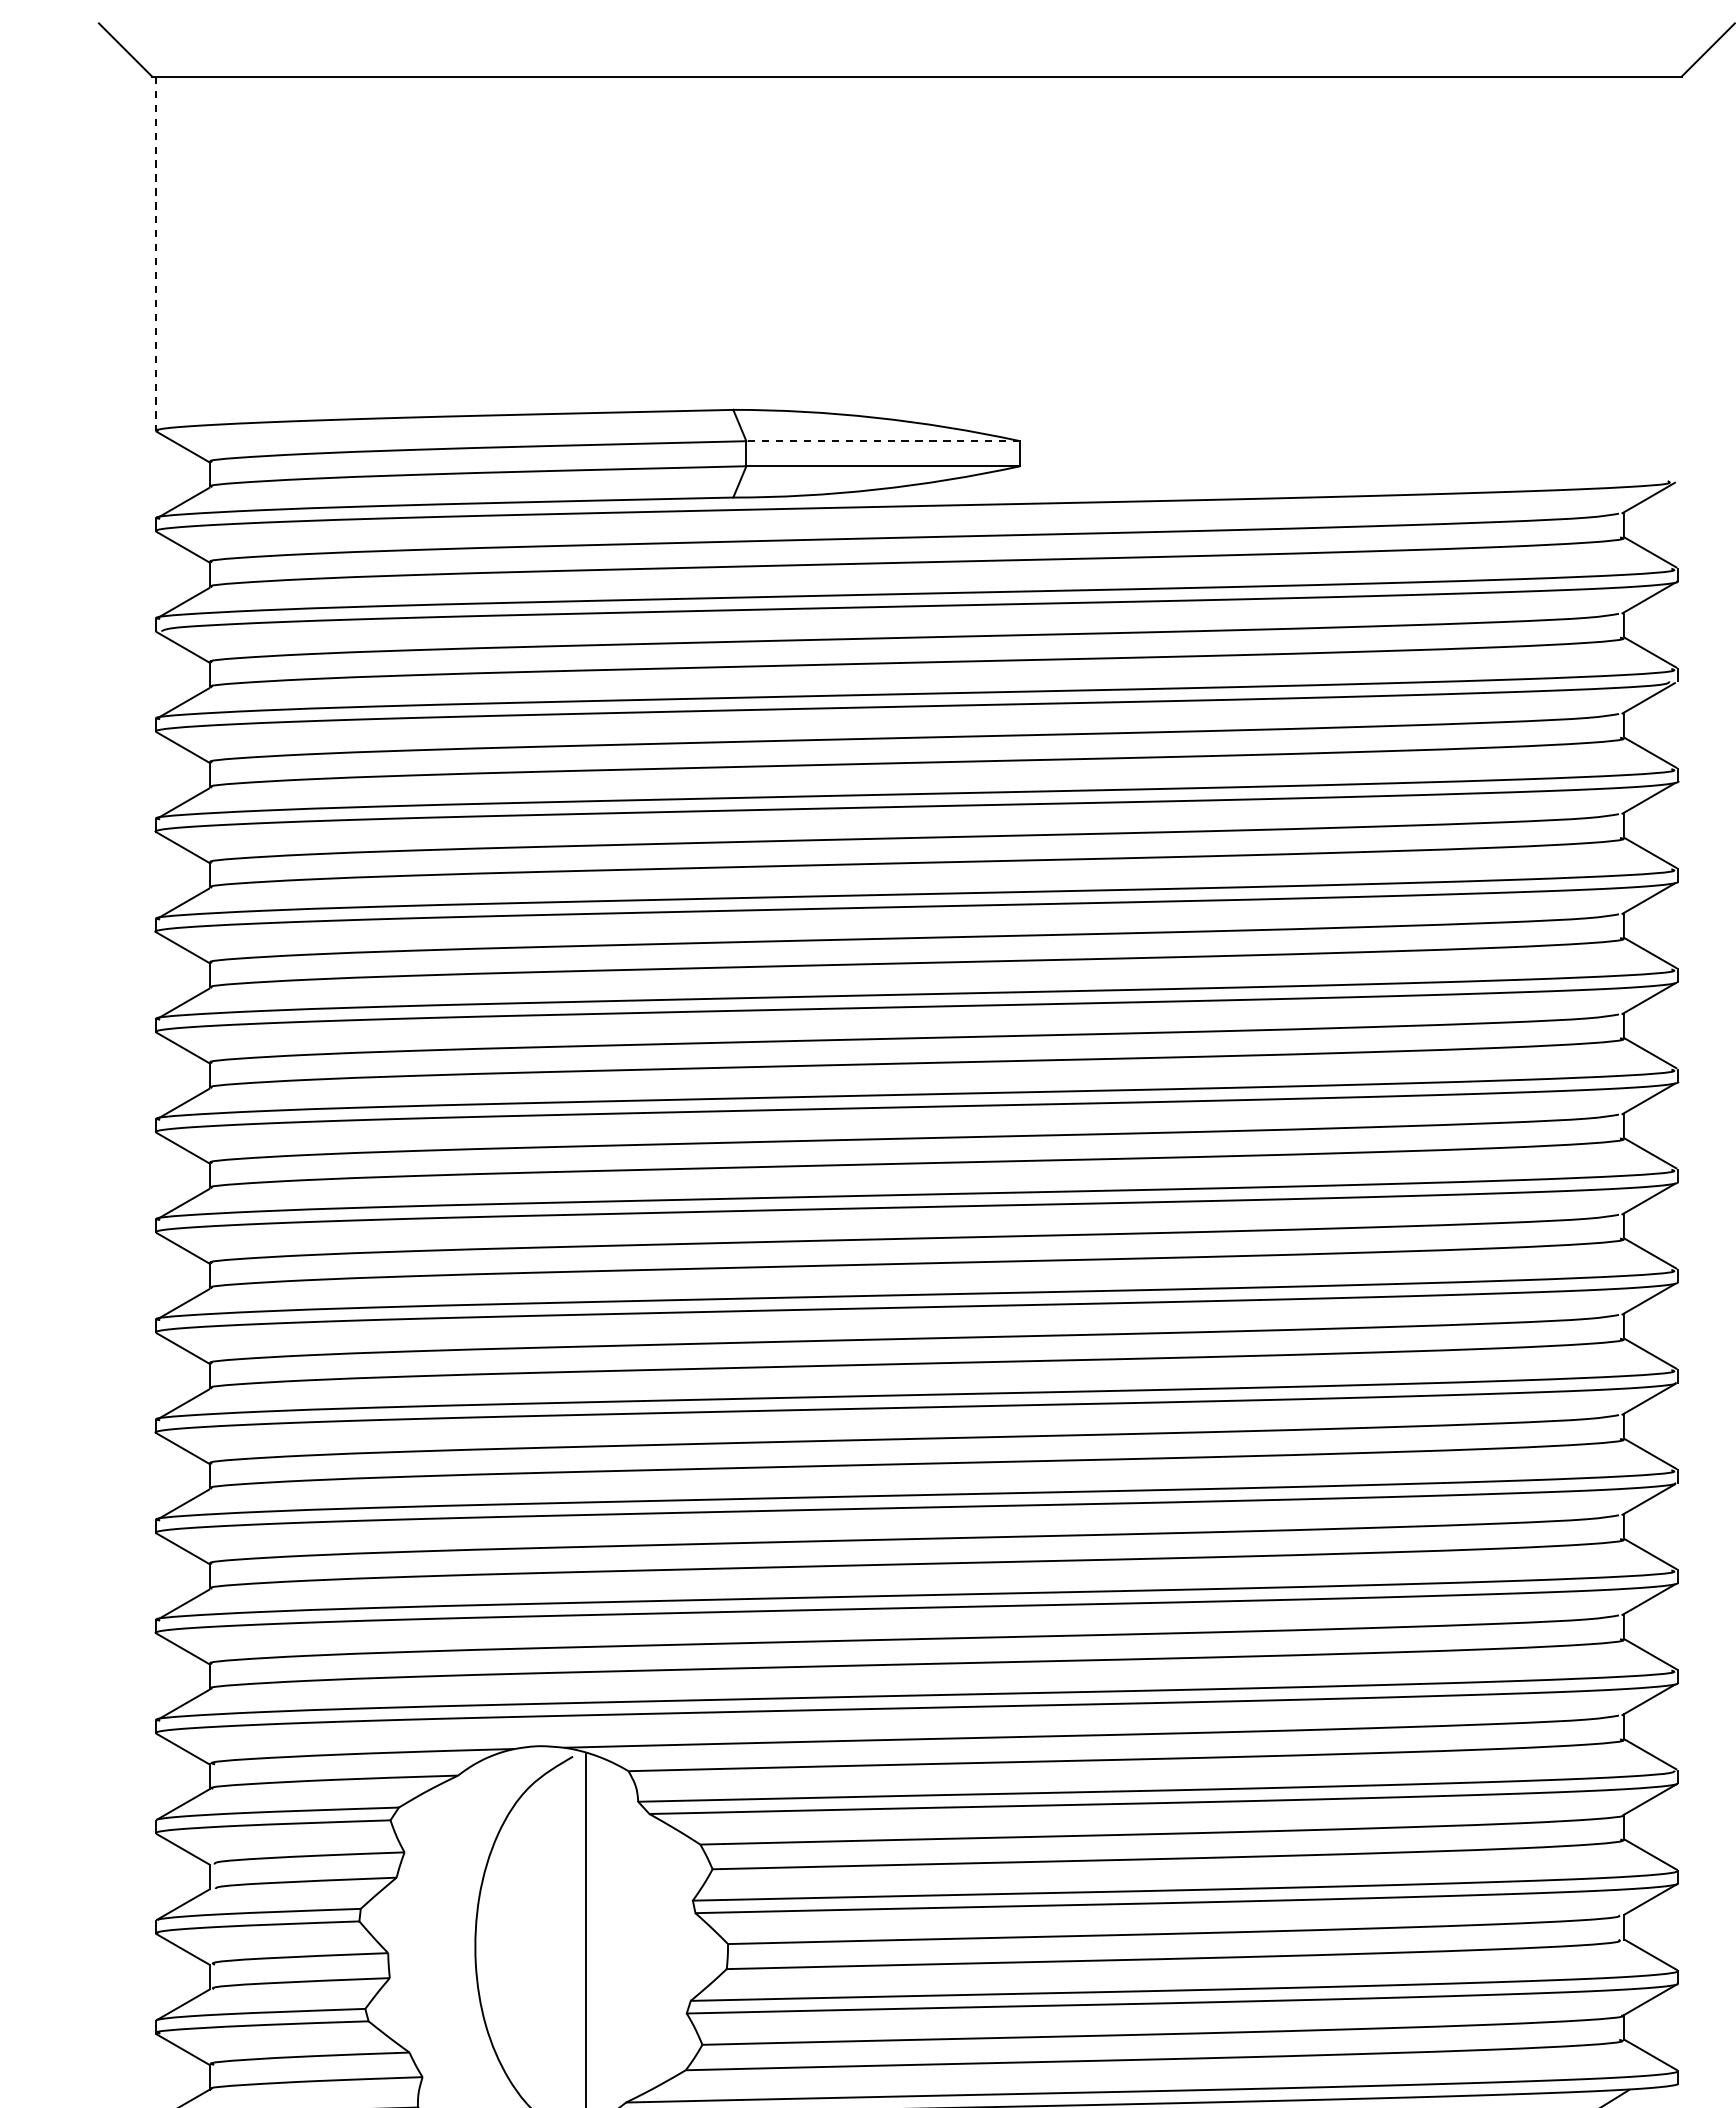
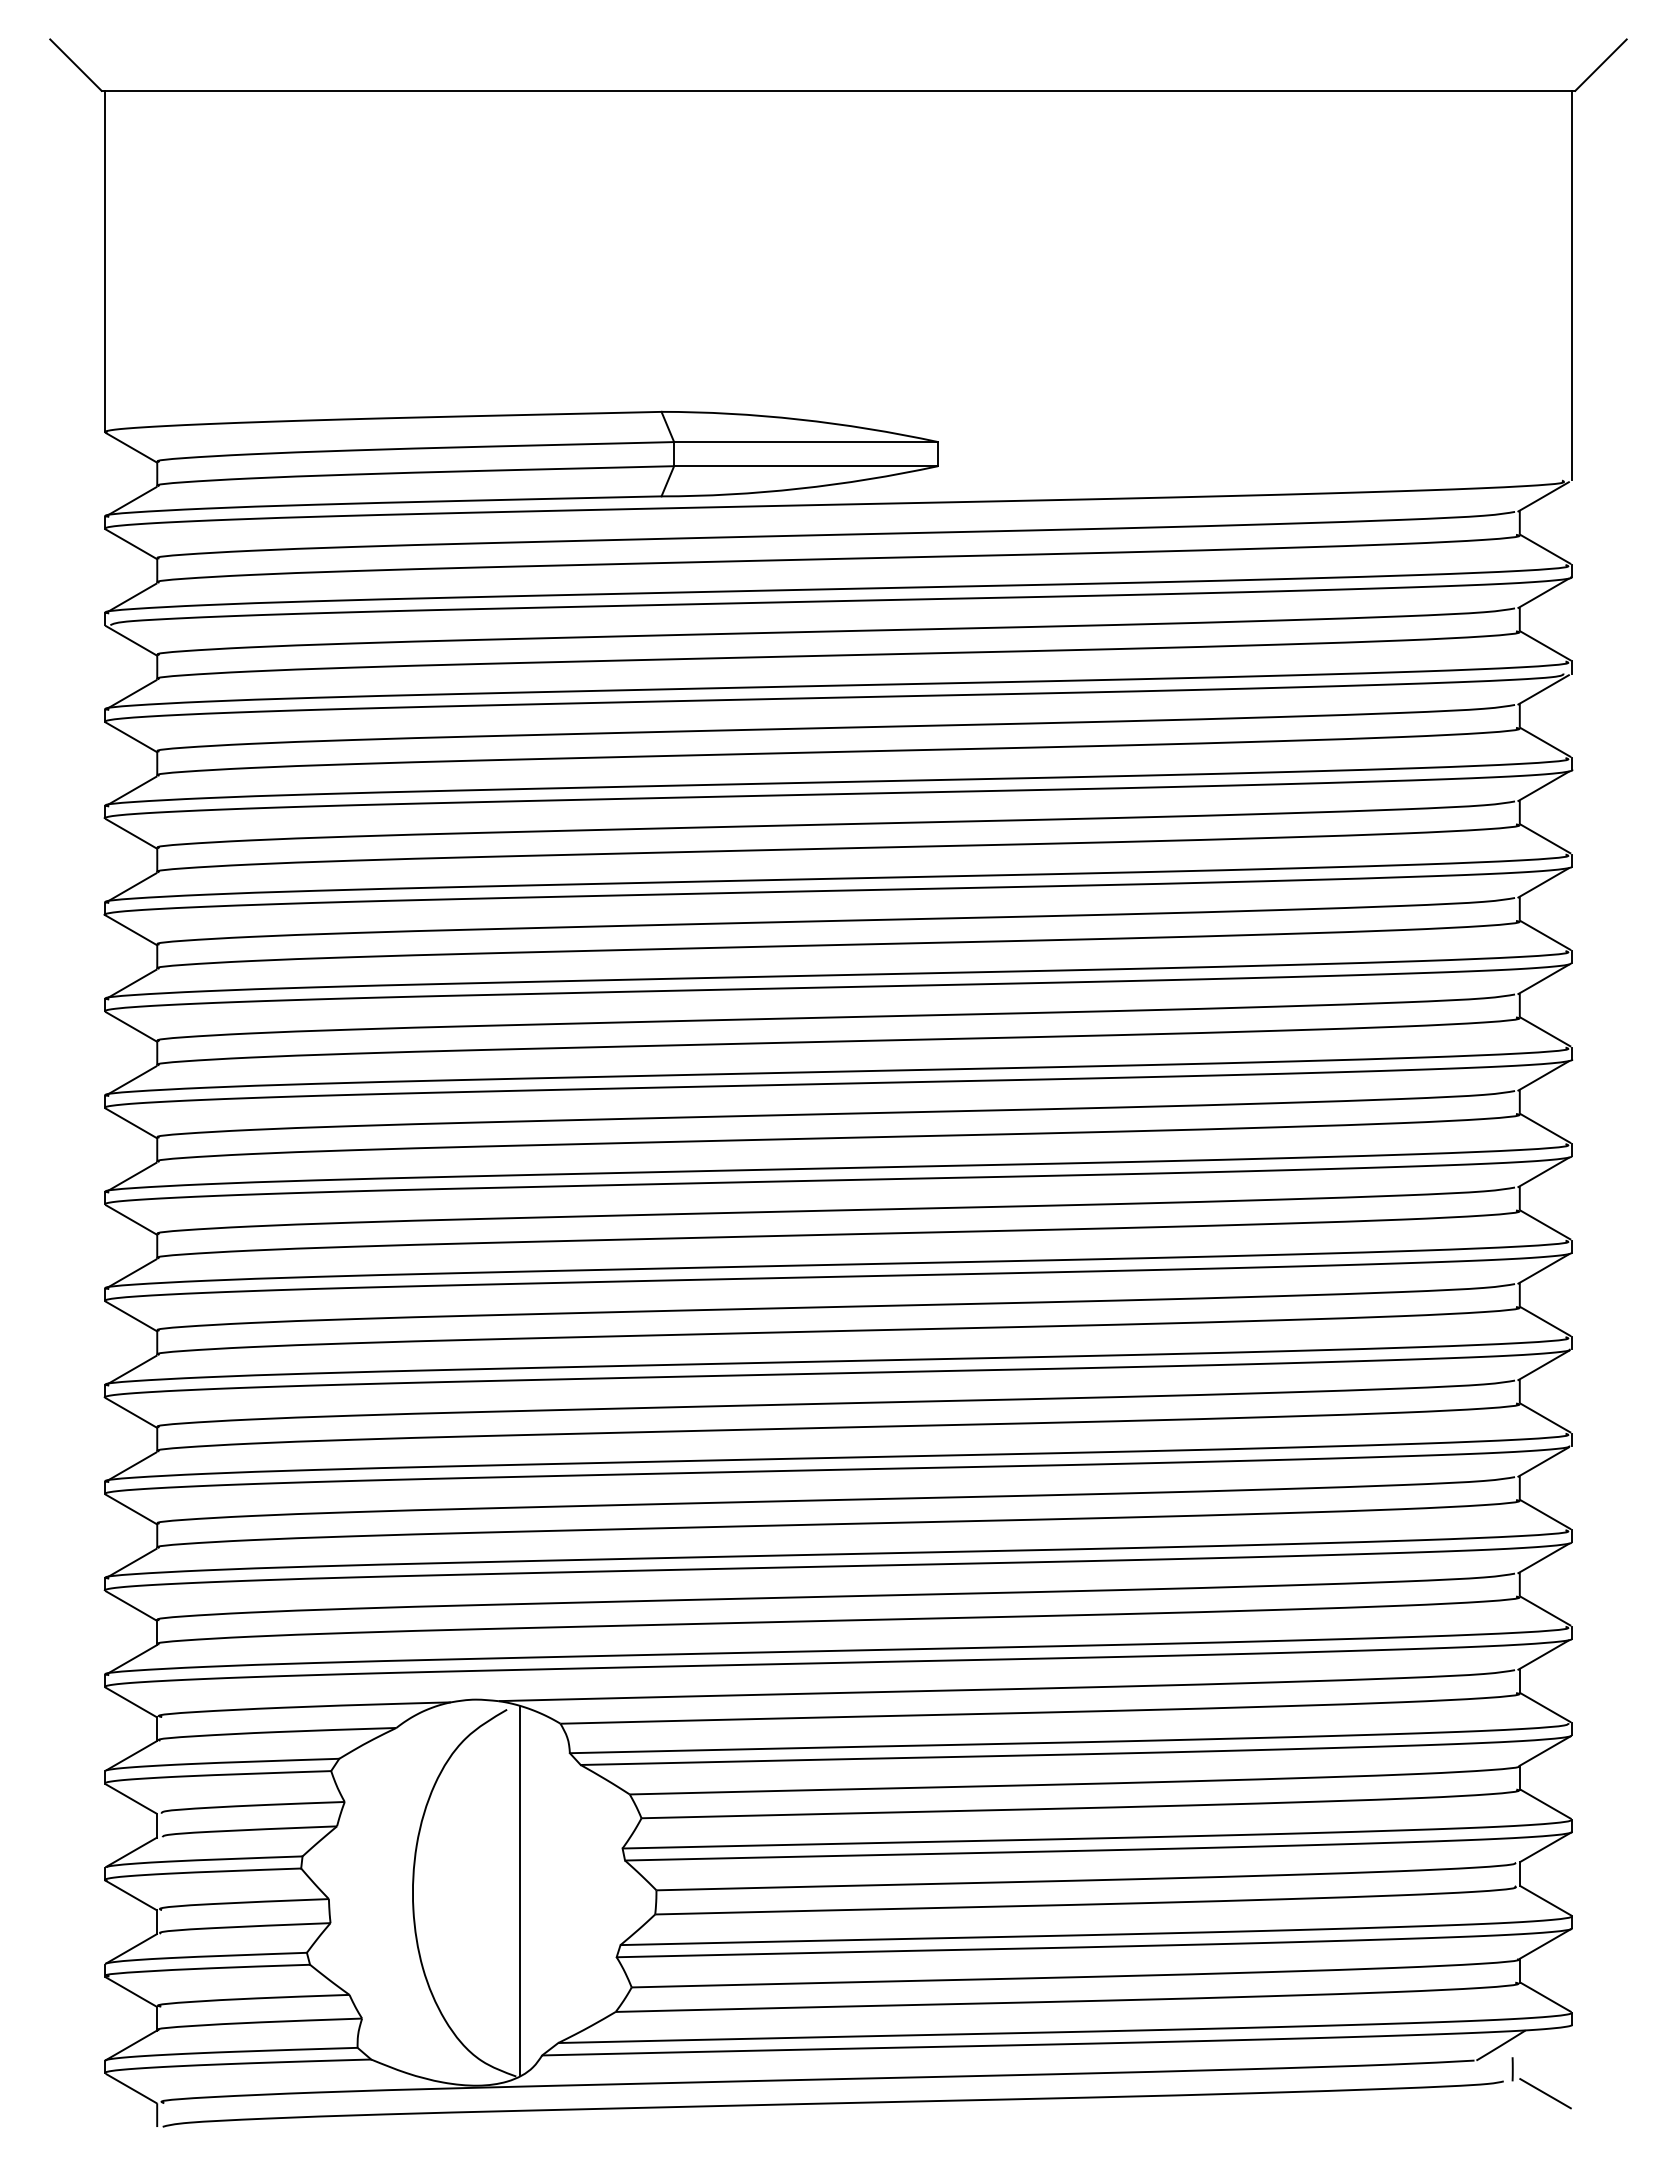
line: (155, 253) -> (104, 261), dashed -> solid
line: (1678, 278) -> (1572, 285), added
line: (883, 441) -> (806, 442), dashed -> solid

